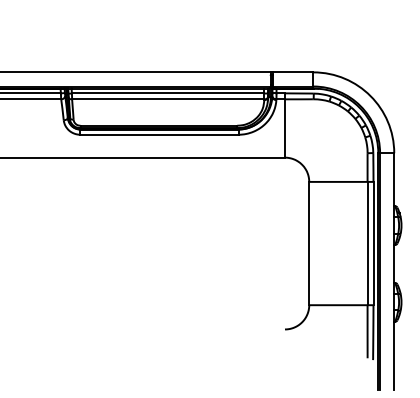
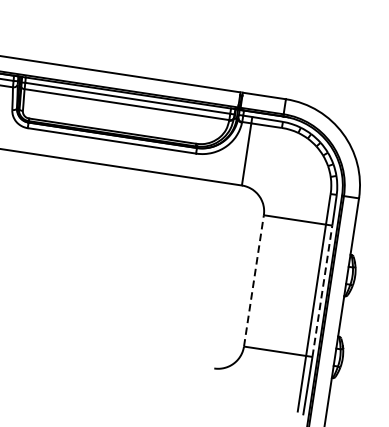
line: (309, 243) -> (254, 280), solid -> dashed
line: (373, 243) -> (322, 291), solid -> dashed

